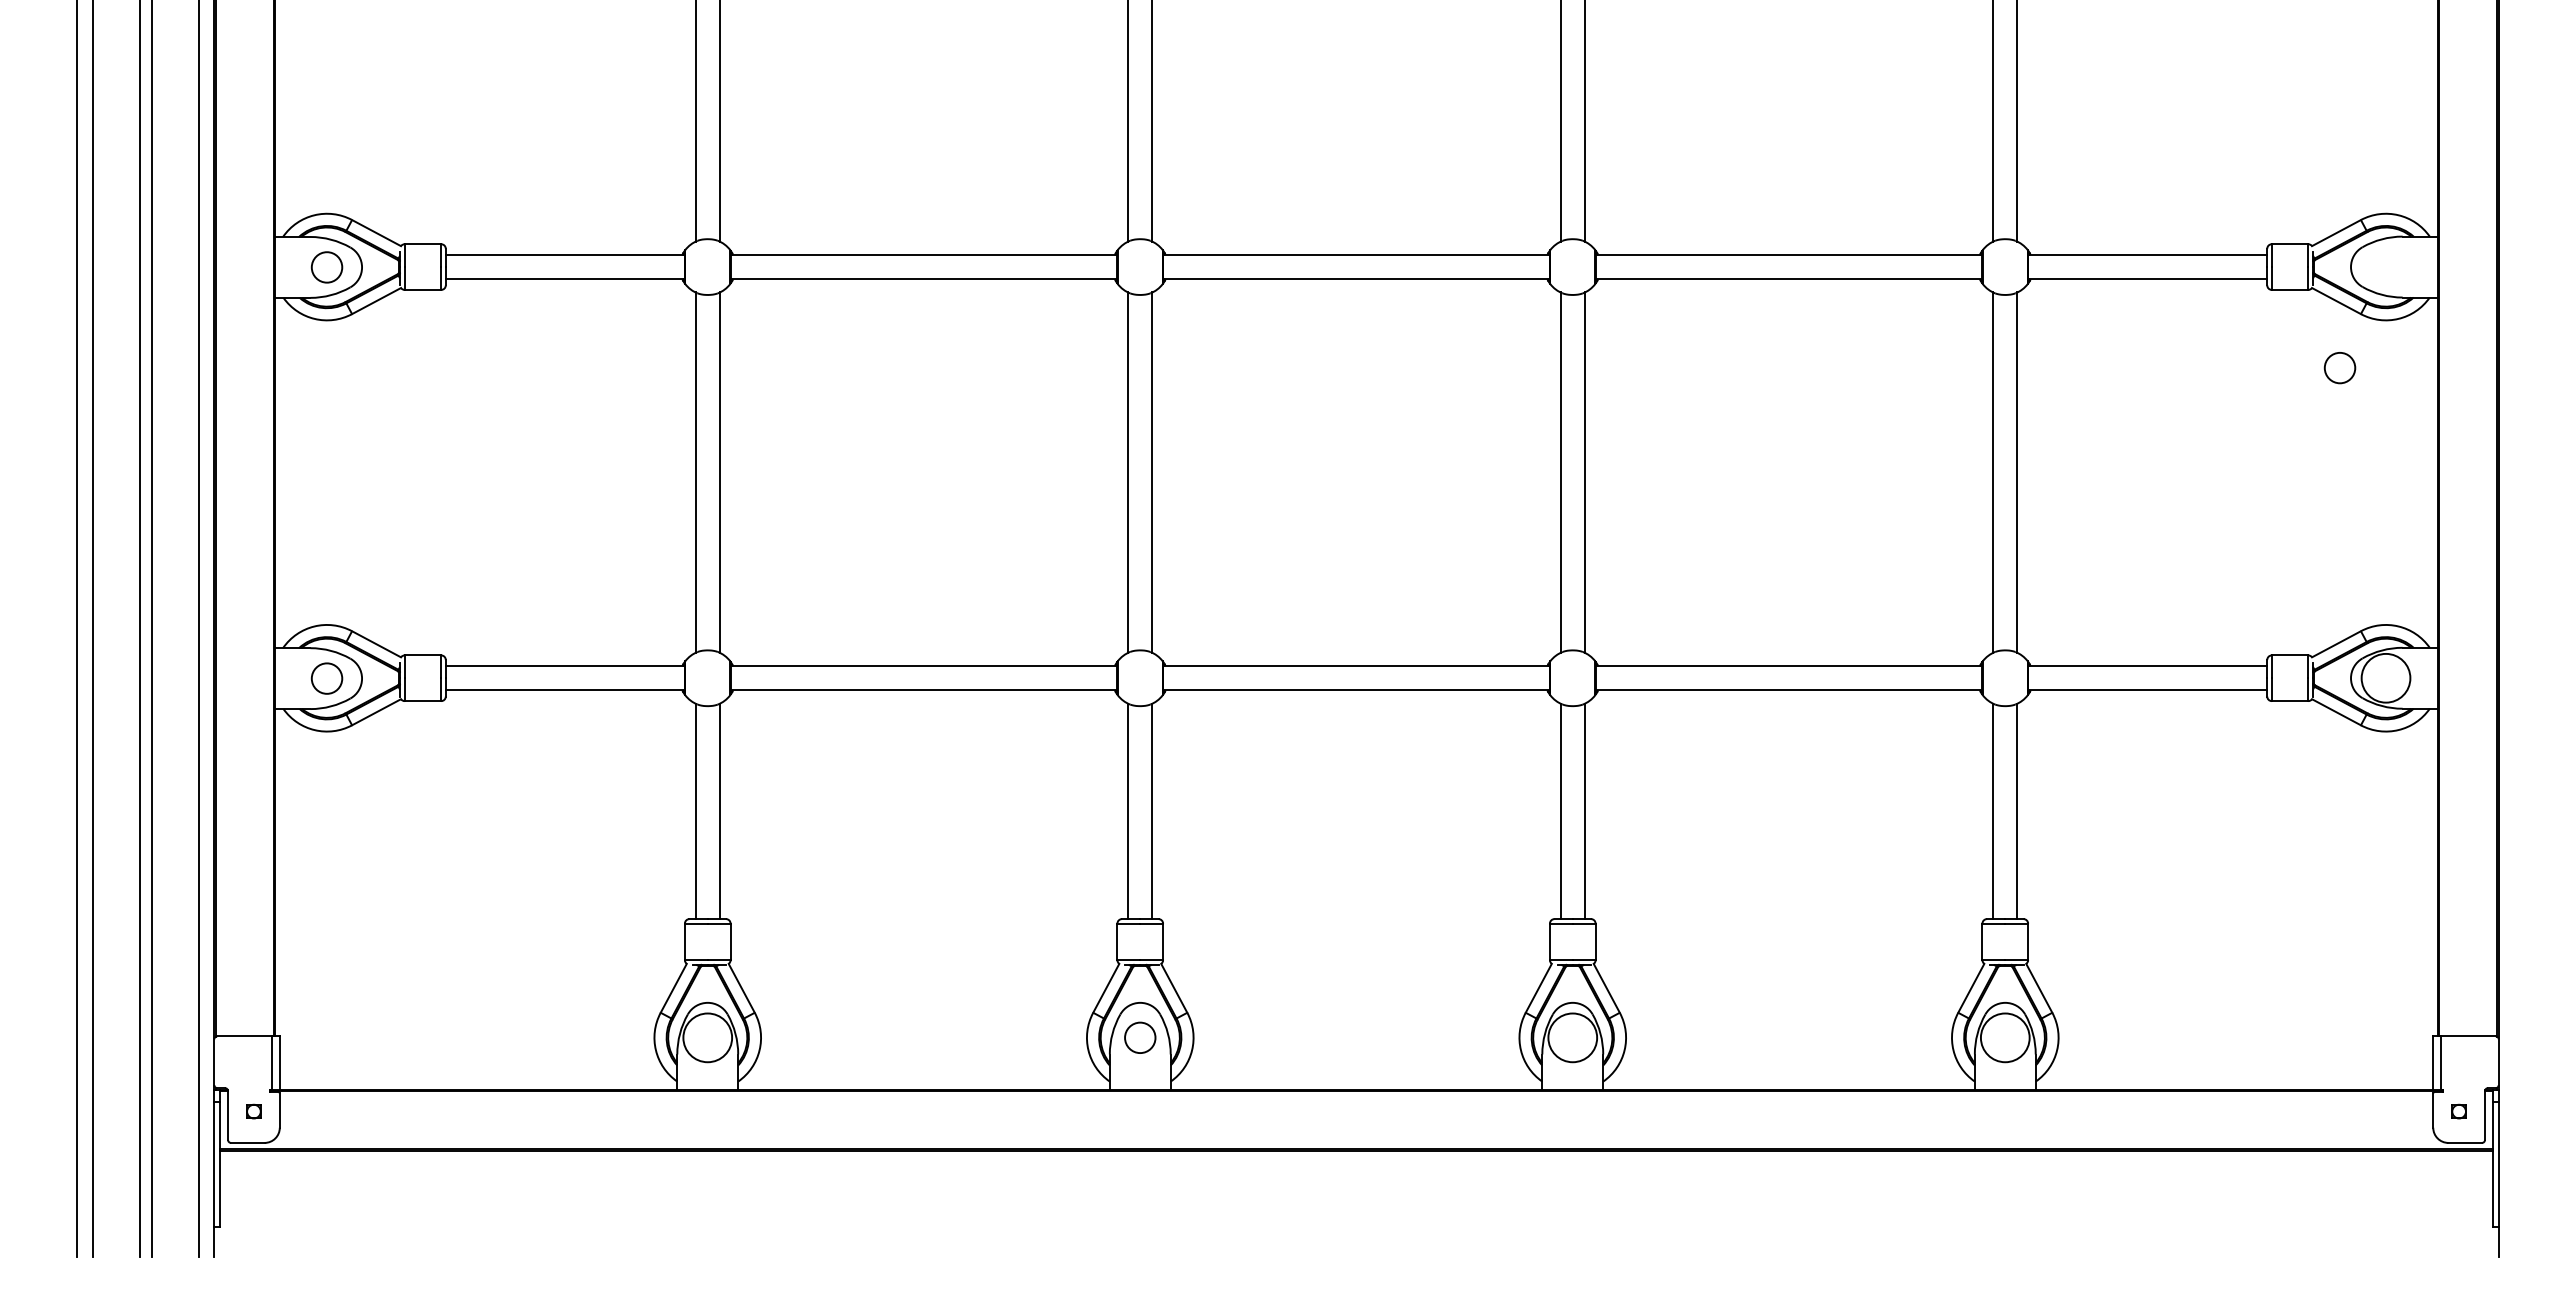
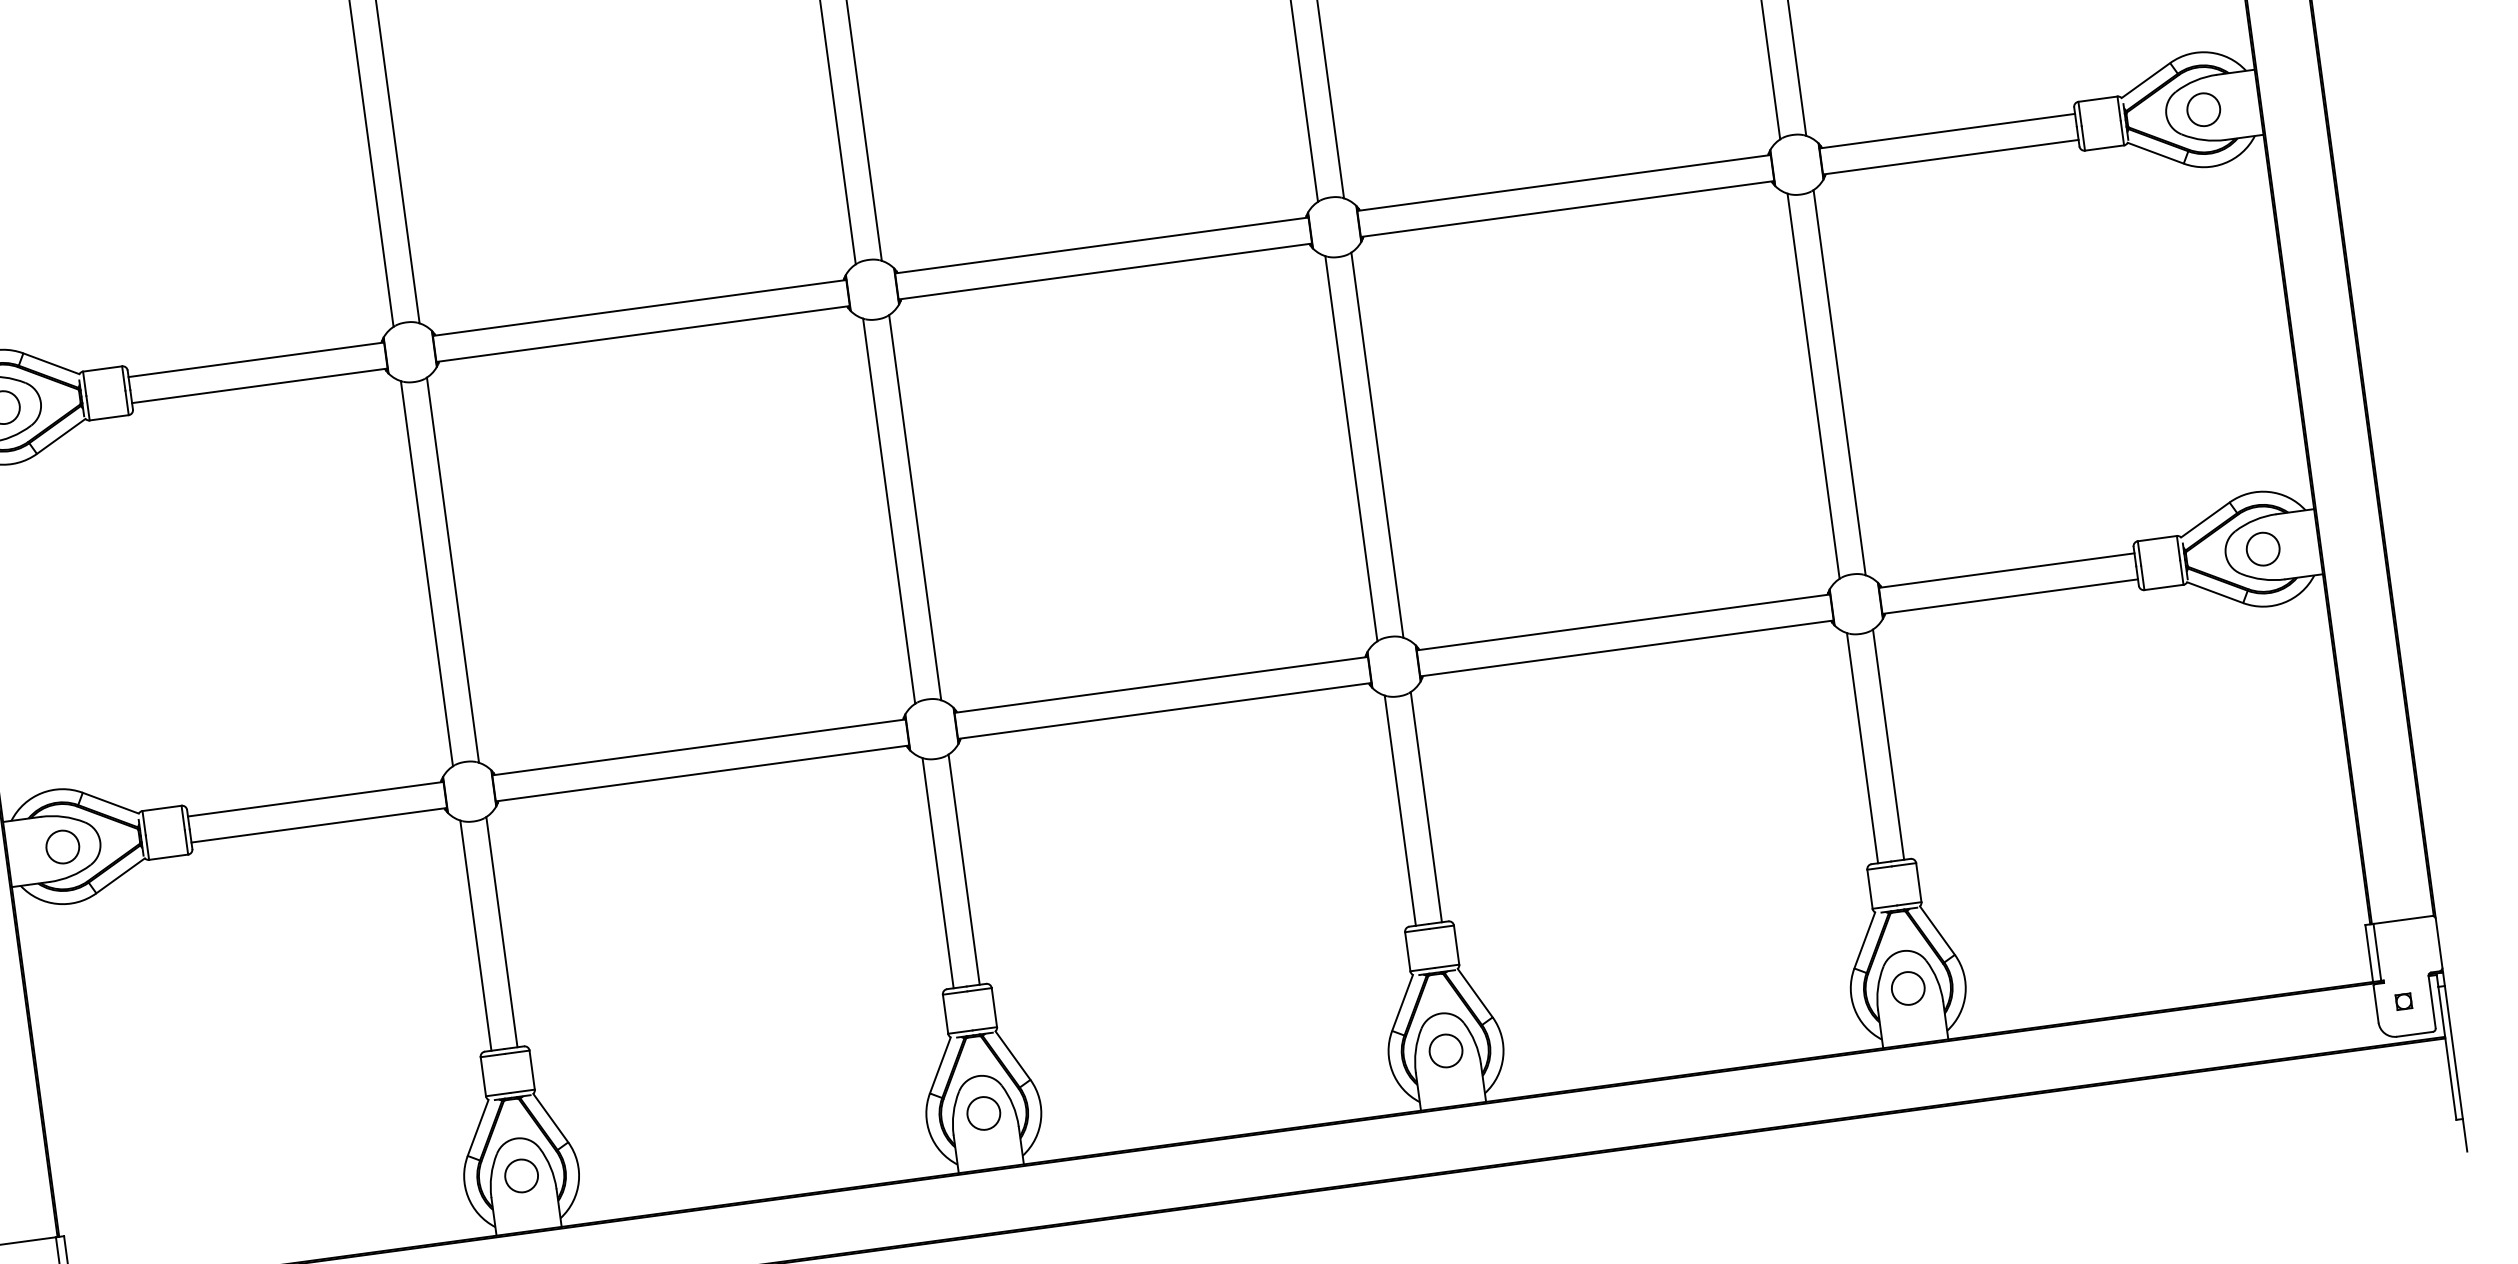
circle: (2339, 368) -> (2203, 110), moved
circle: (2385, 678) -> (2262, 549), size x0.62
circle: (707, 1037) -> (521, 1175), size x0.62
circle: (1572, 1037) -> (1445, 1050), size x0.62
circle: (2005, 1037) -> (1908, 988), size x0.62

